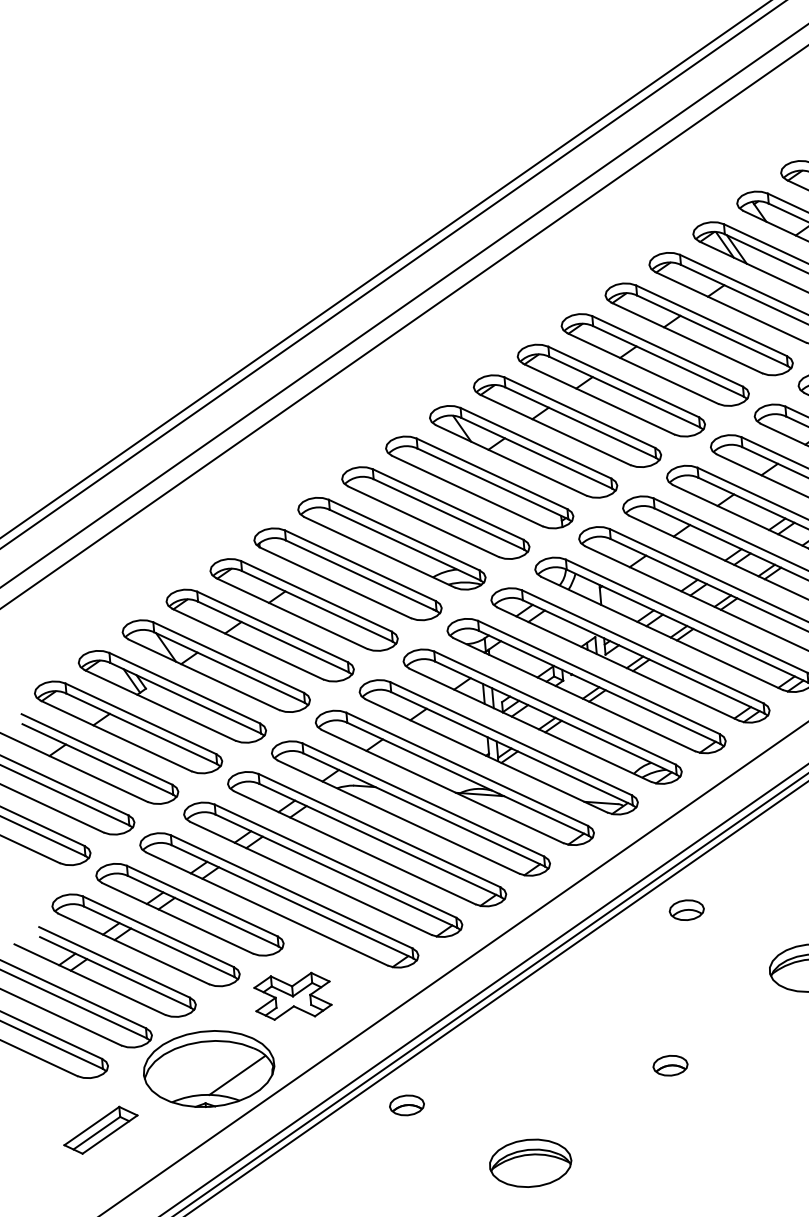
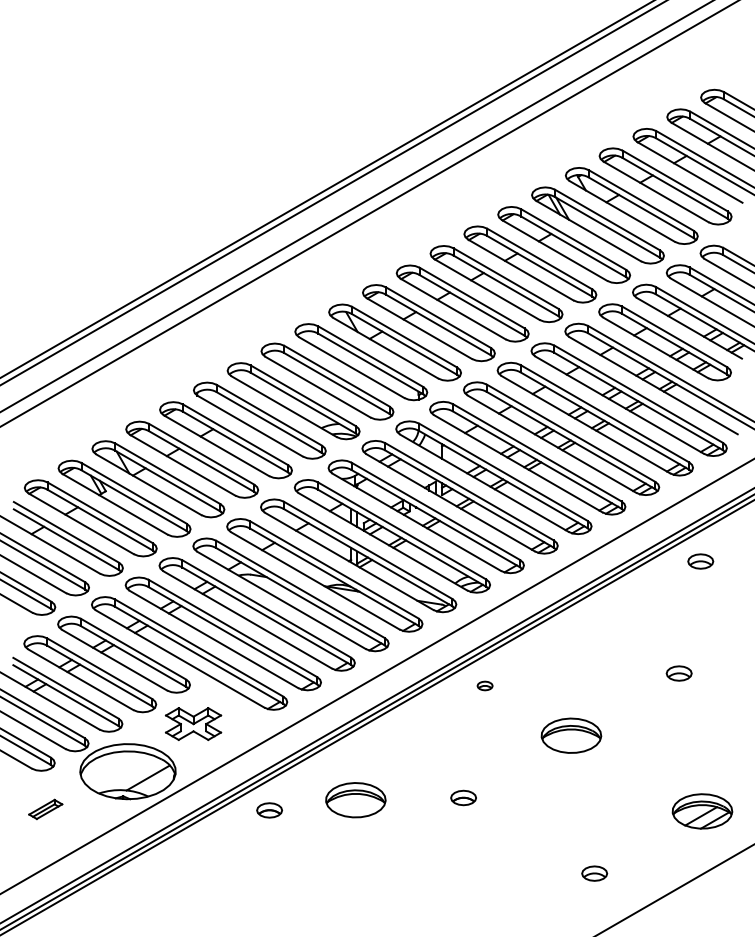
part: (685, 909) -> (484, 685), size x0.6
part: (100, 1130) -> (45, 809), size x0.6
part: (530, 1163) -> (355, 800), moved

